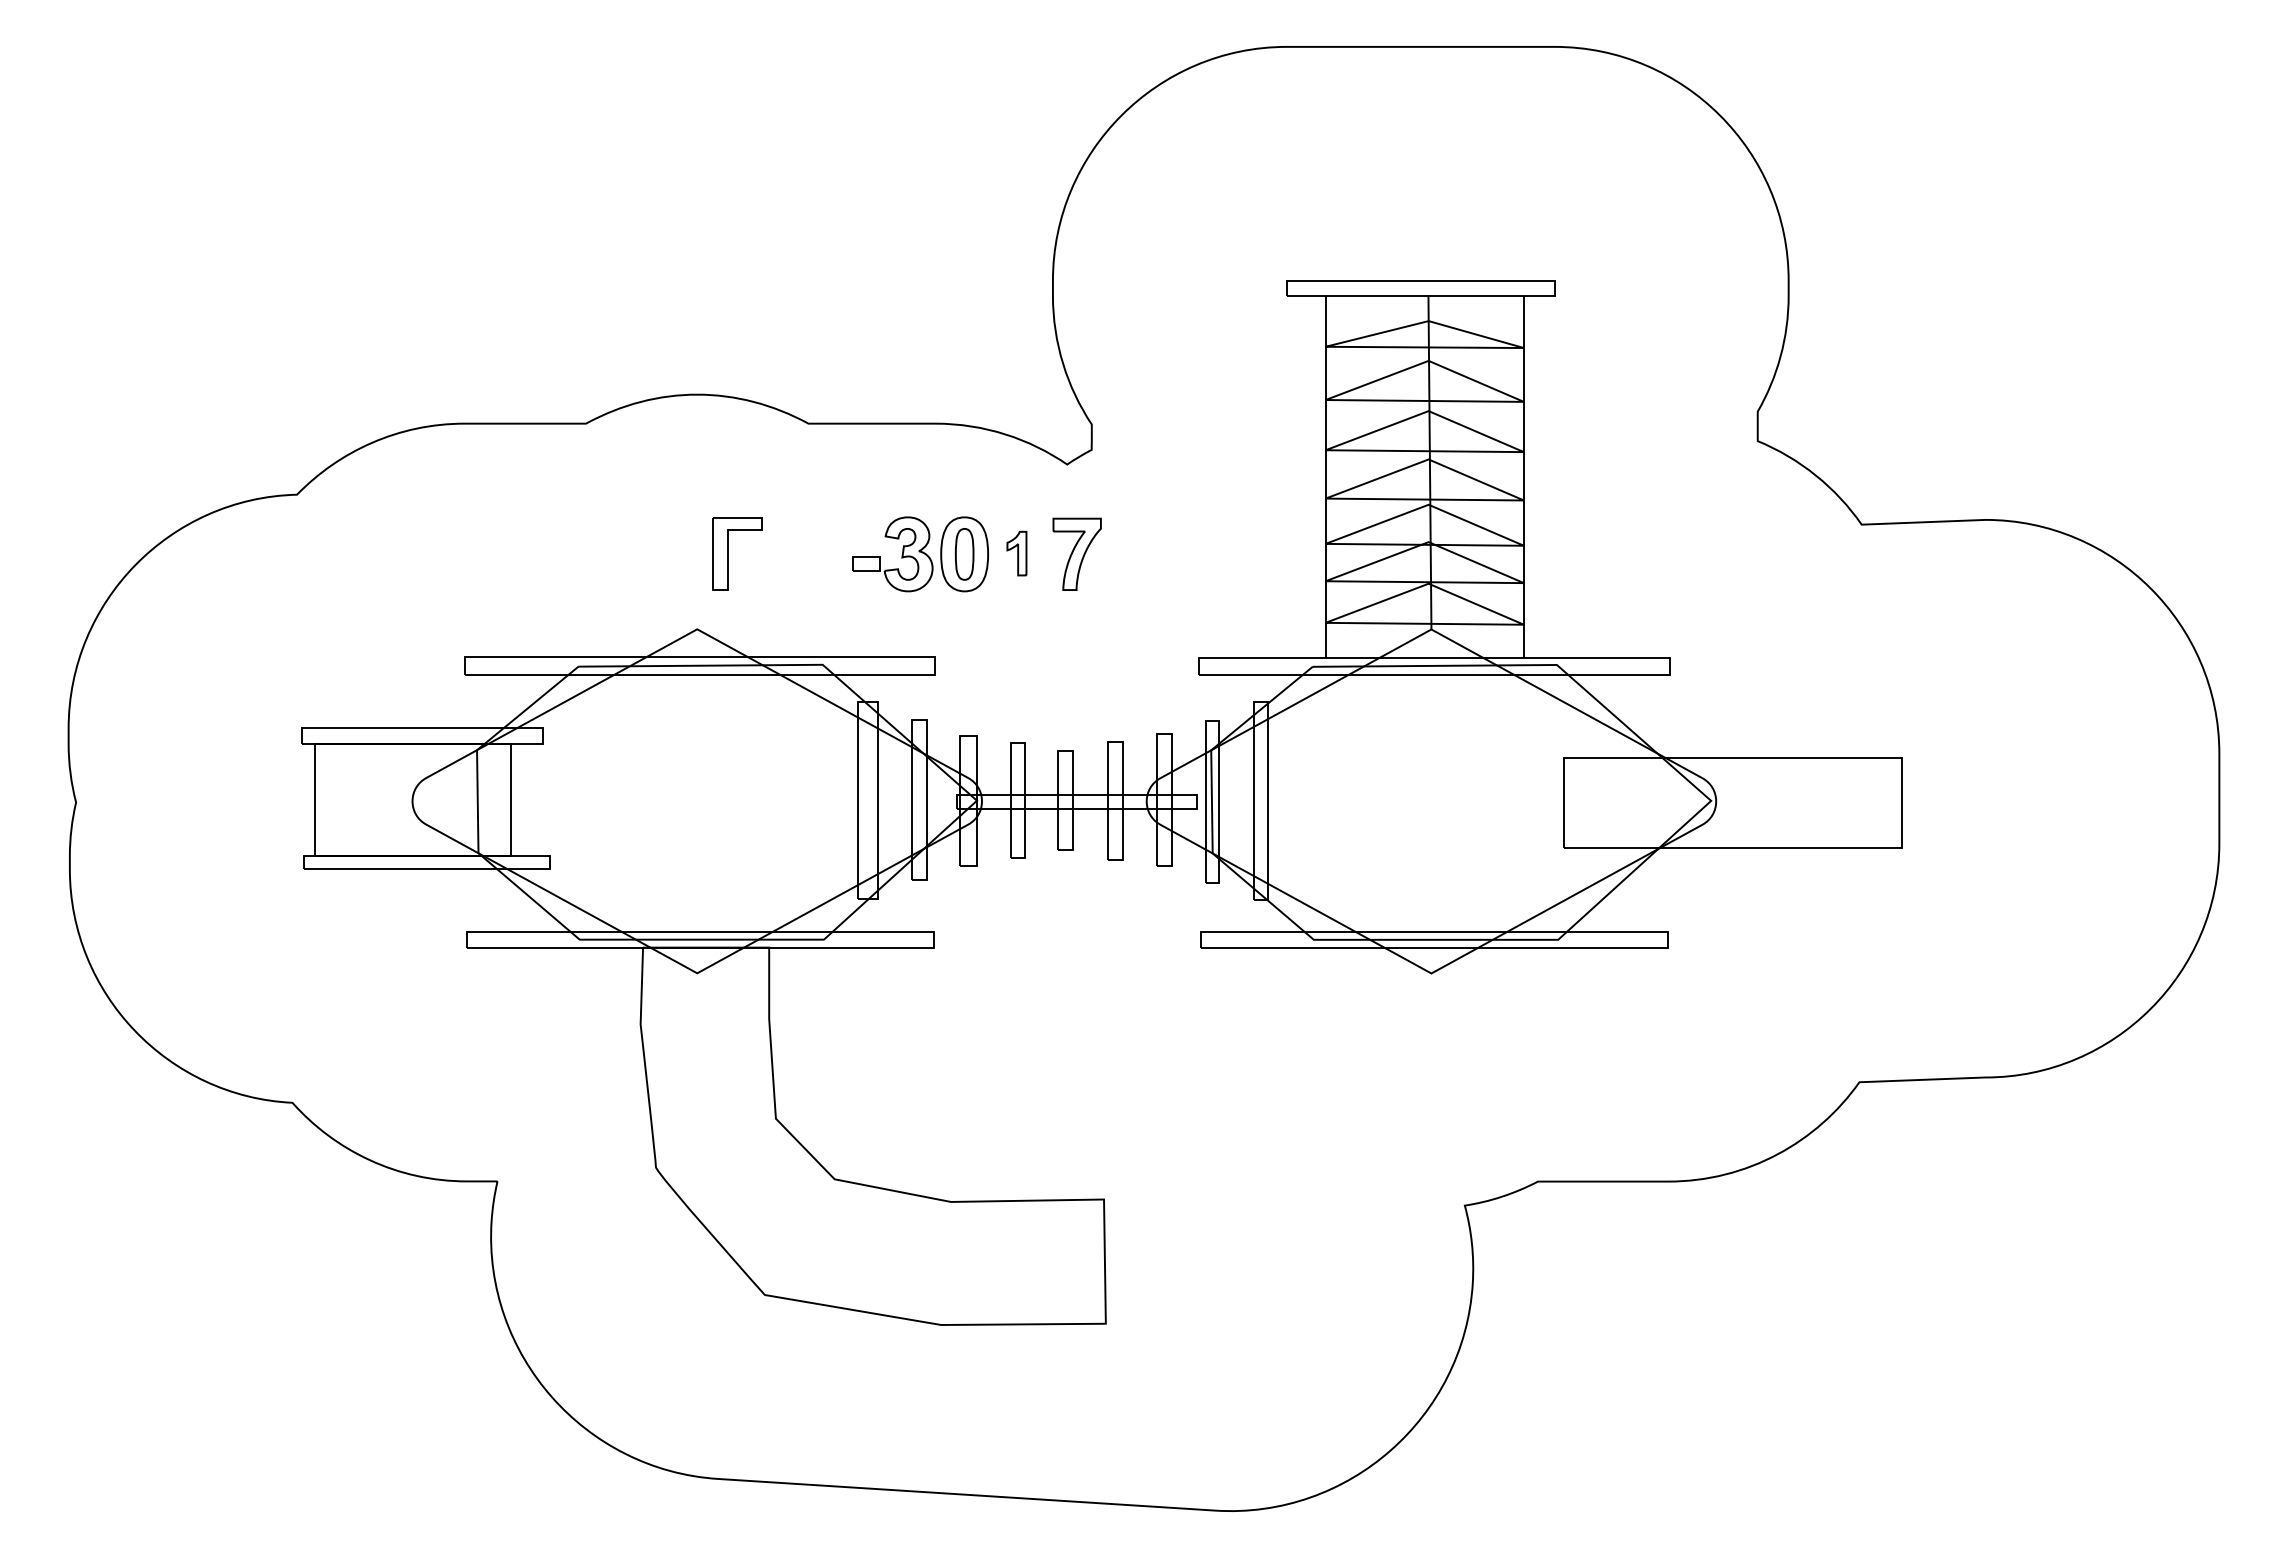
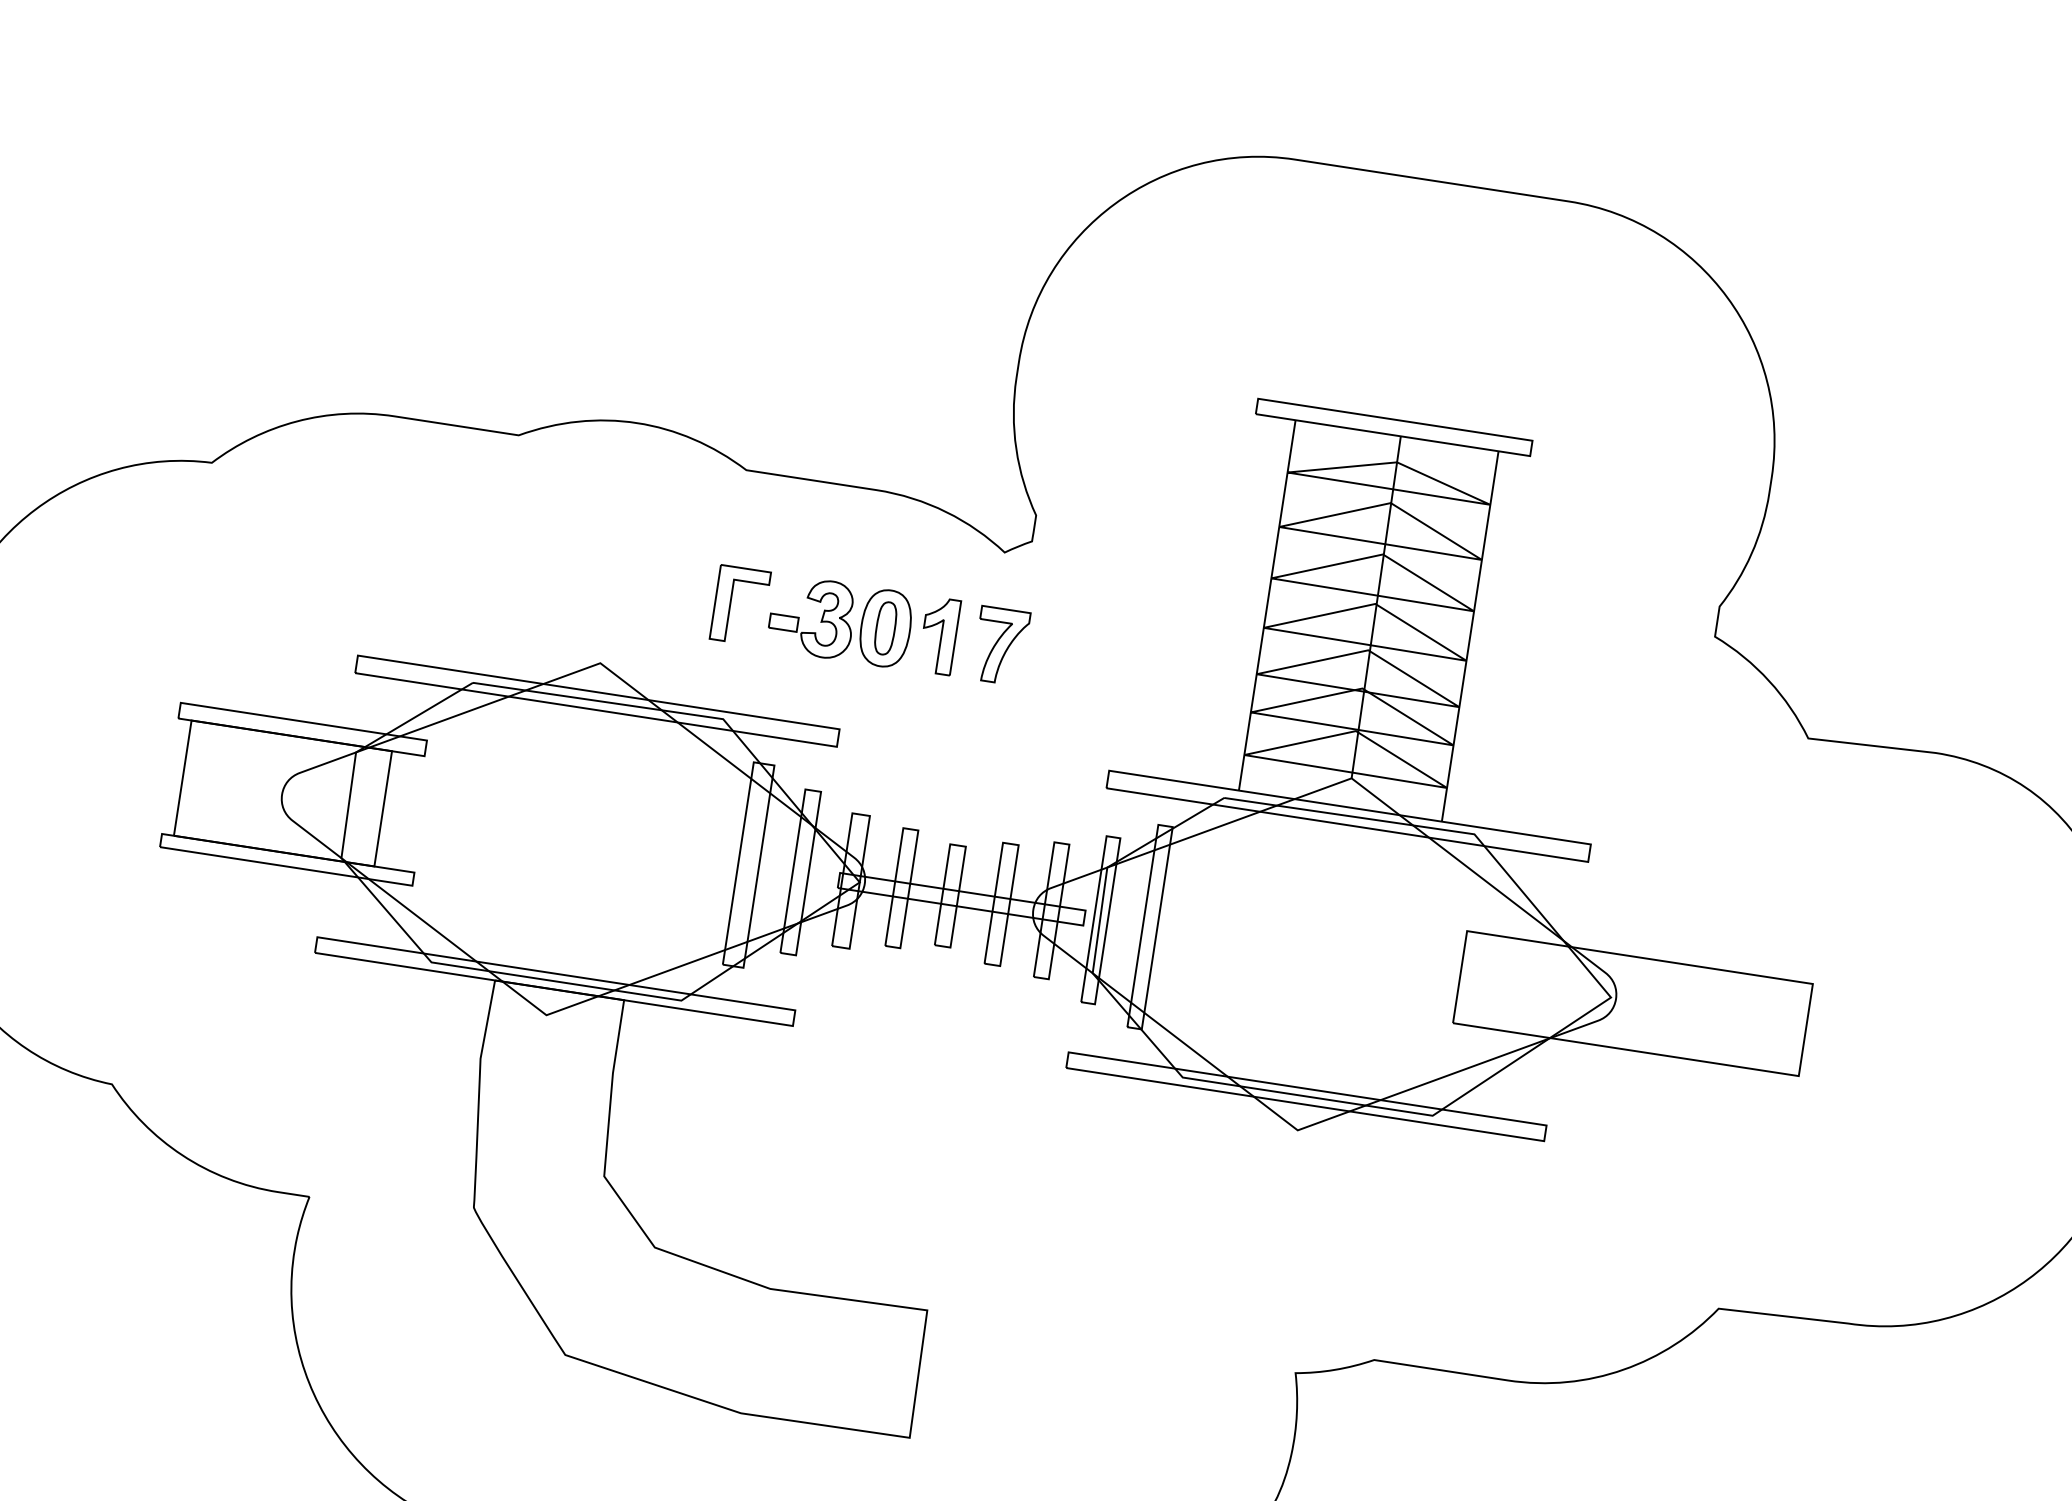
part: (728, 553) -> (731, 603), moved
part: (1016, 553) -> (938, 635), size x1.67

